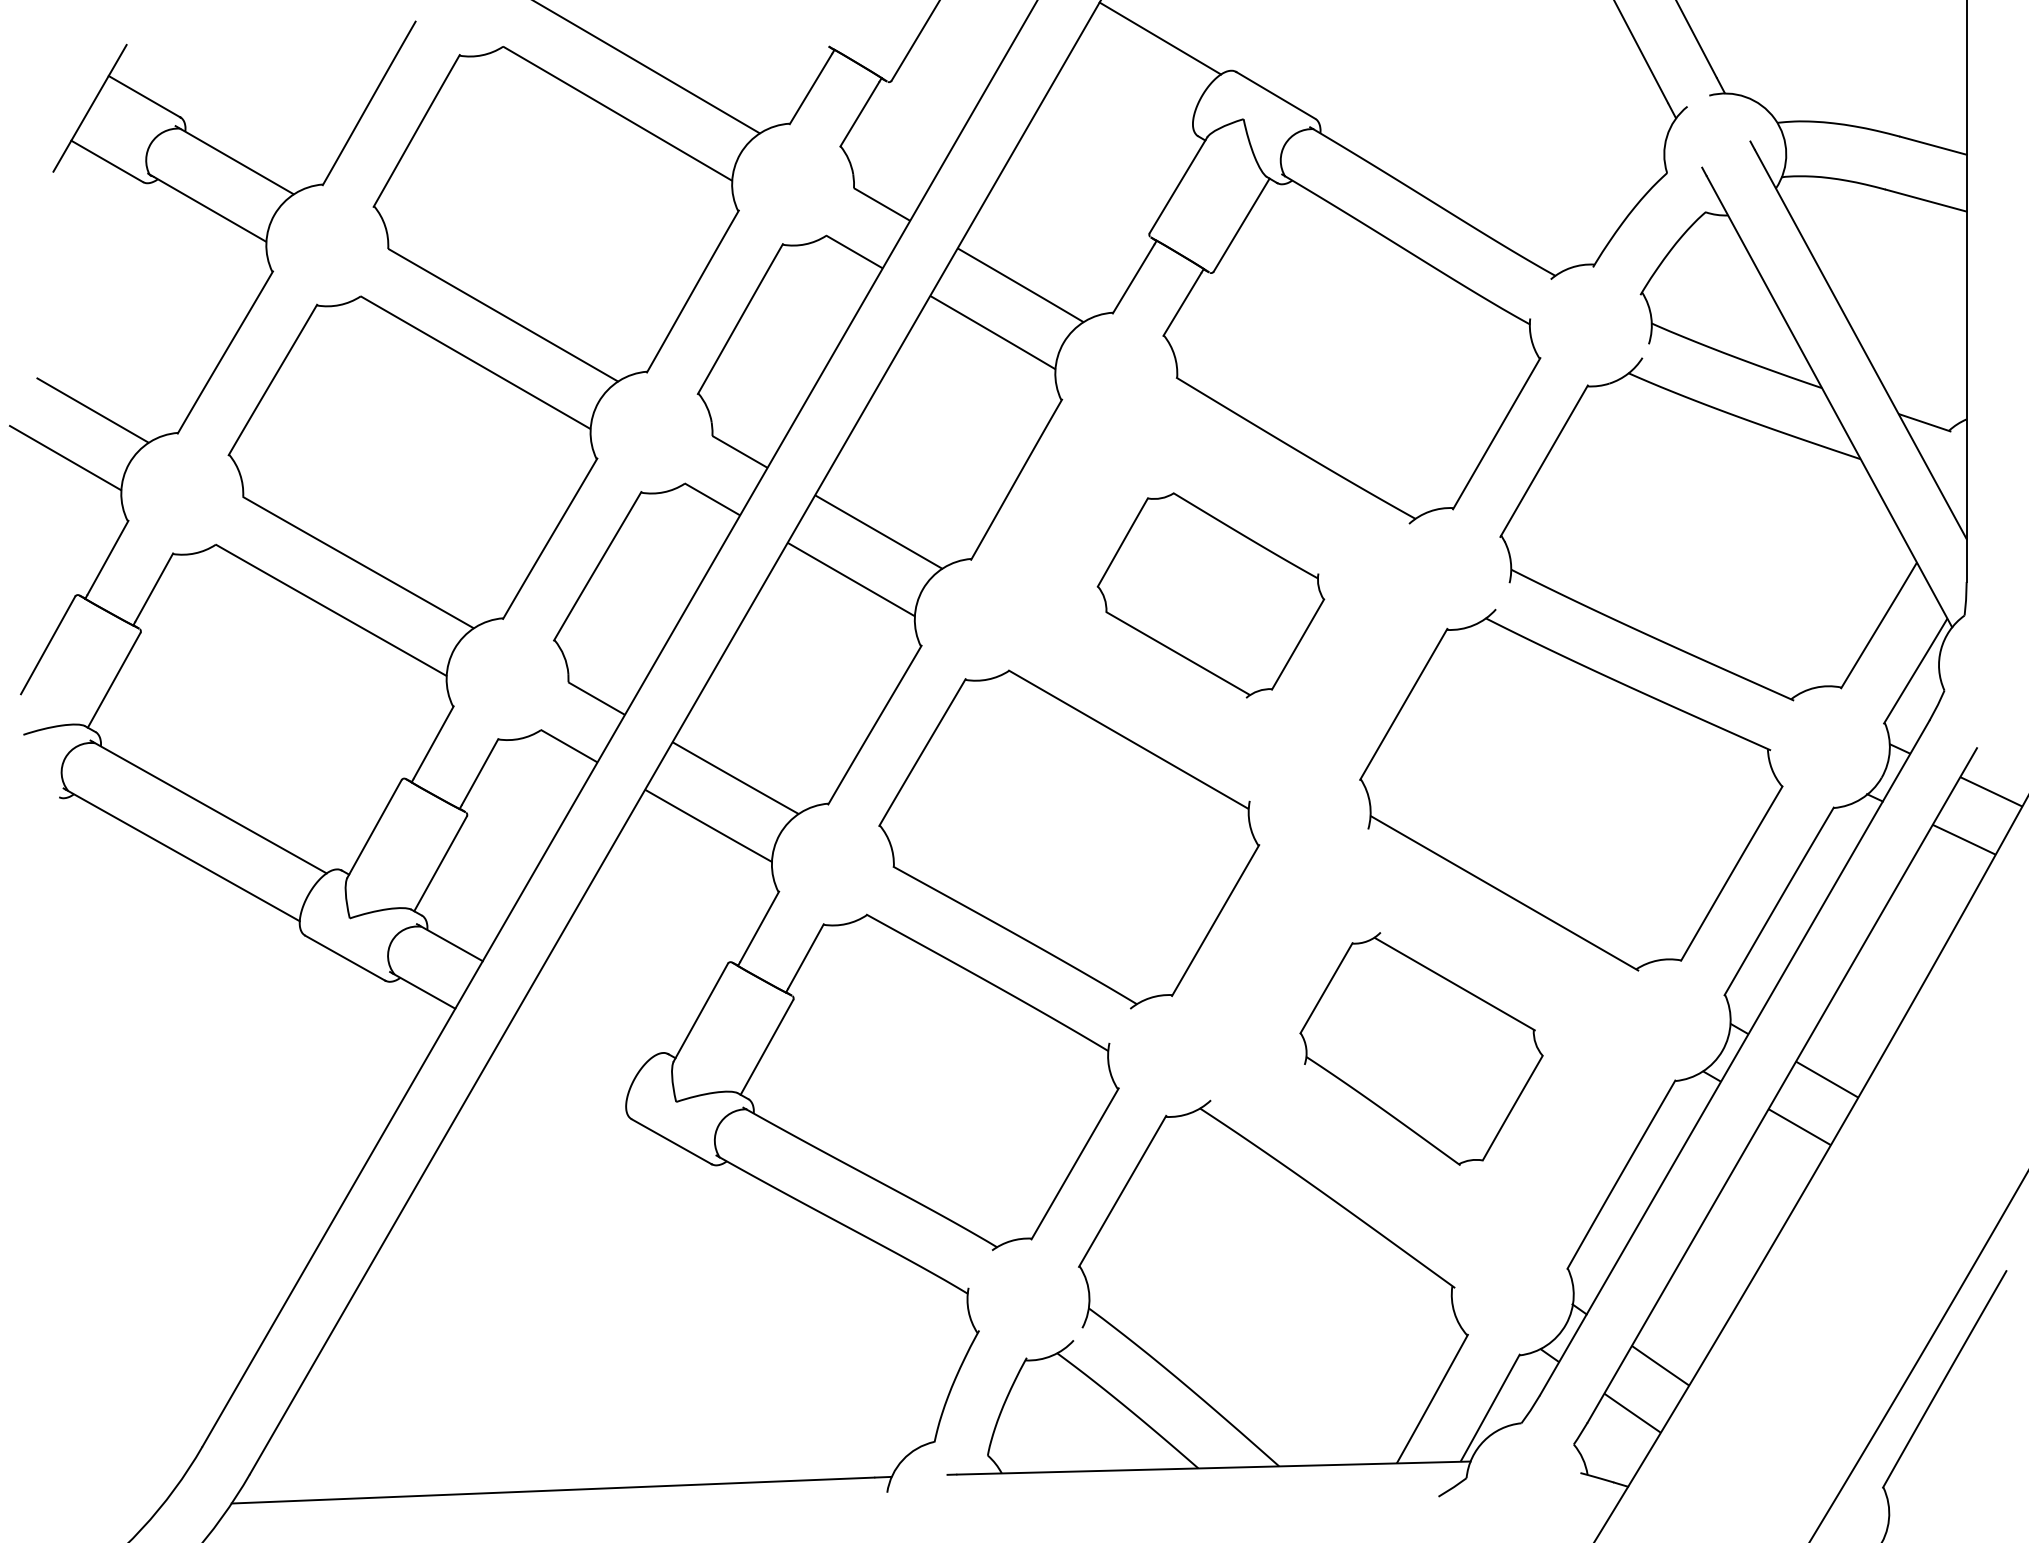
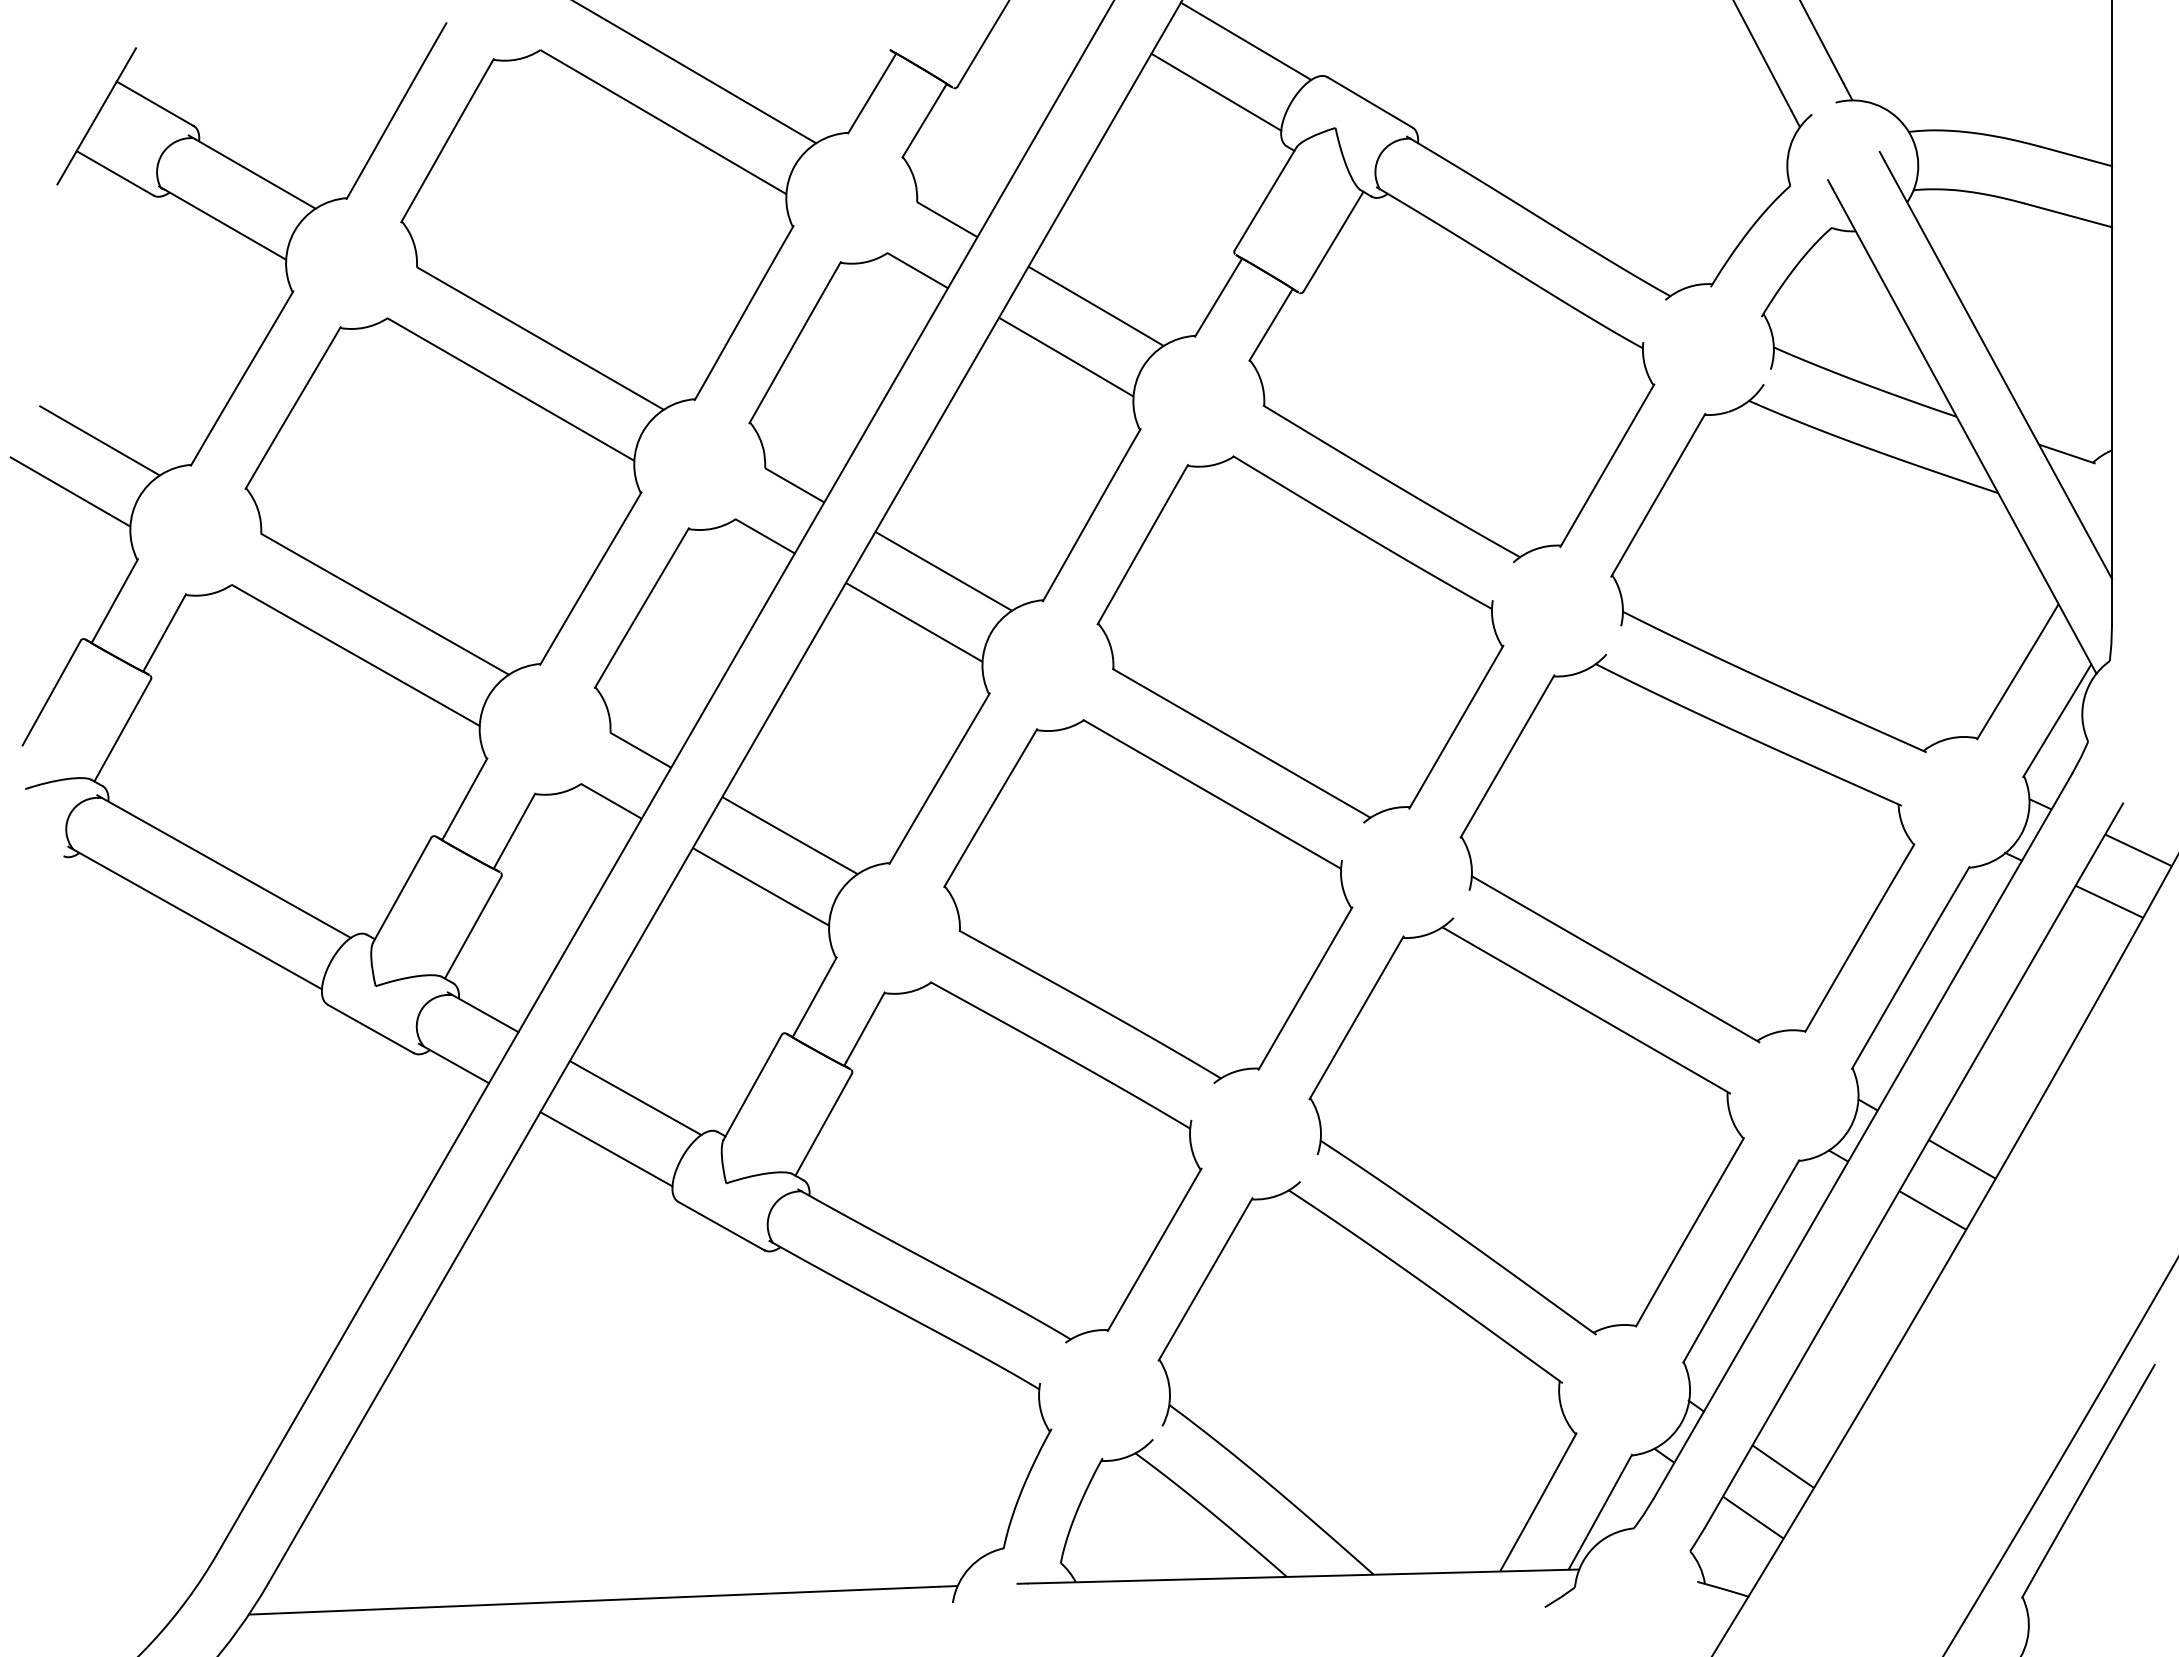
line: (1132, 85) -> (1216, 91), added
part: (1210, 595) -> (1300, 639), size x1.67
line: (591, 1022) -> (635, 1098), added
part: (1421, 1048) -> (1526, 1126), size x1.67
line: (564, 1070) -> (606, 1149), added

